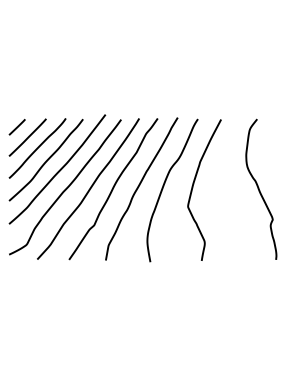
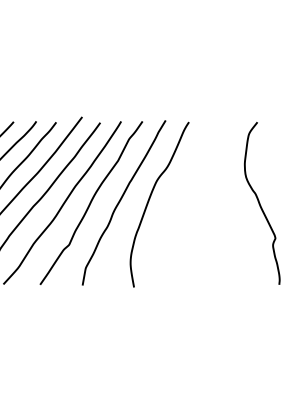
curve: (193, 188) -> (183, 202), removed

